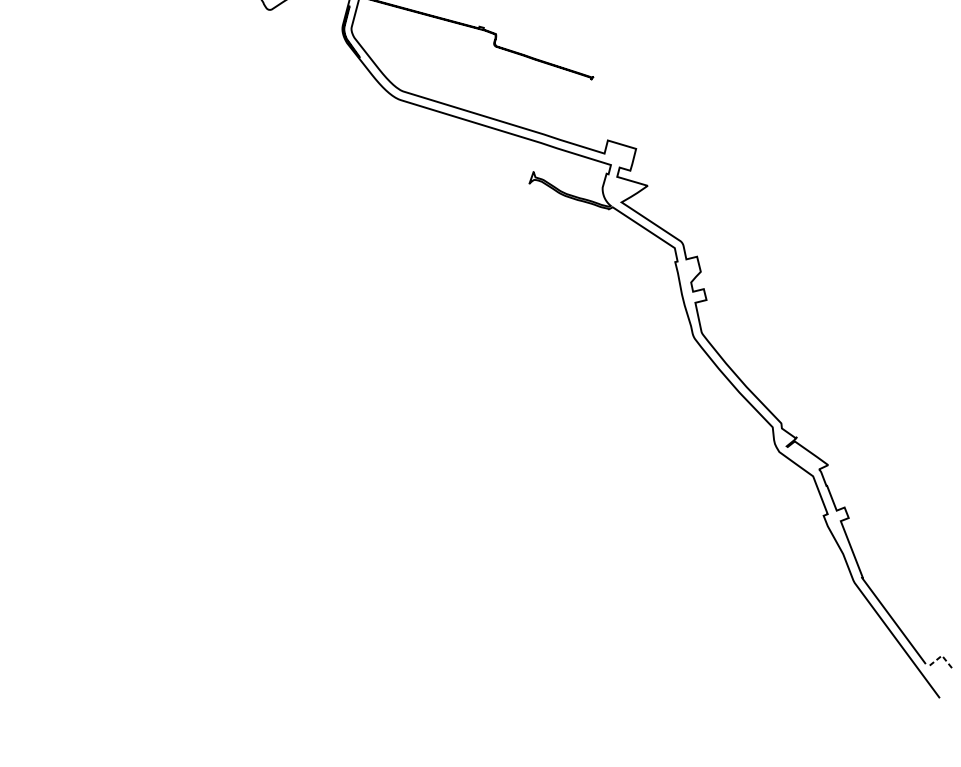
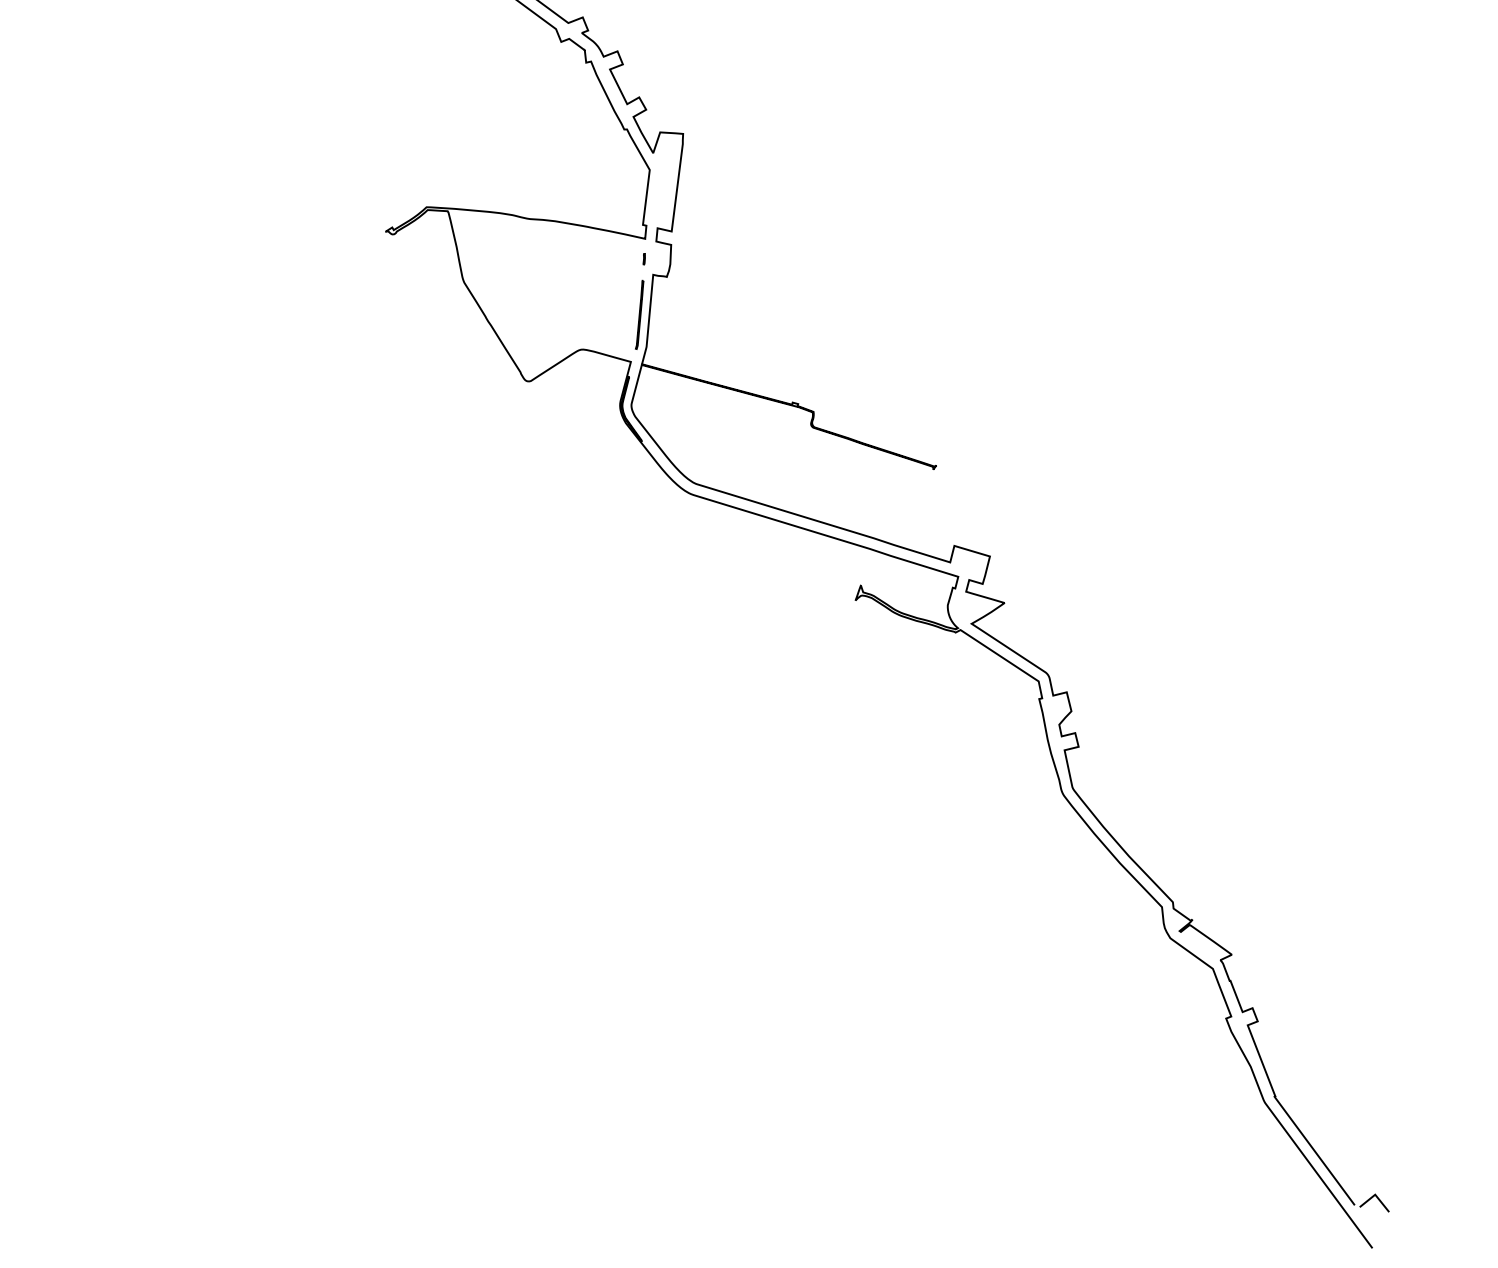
line: (942, 656) -> (1375, 1195), dashed -> solid

